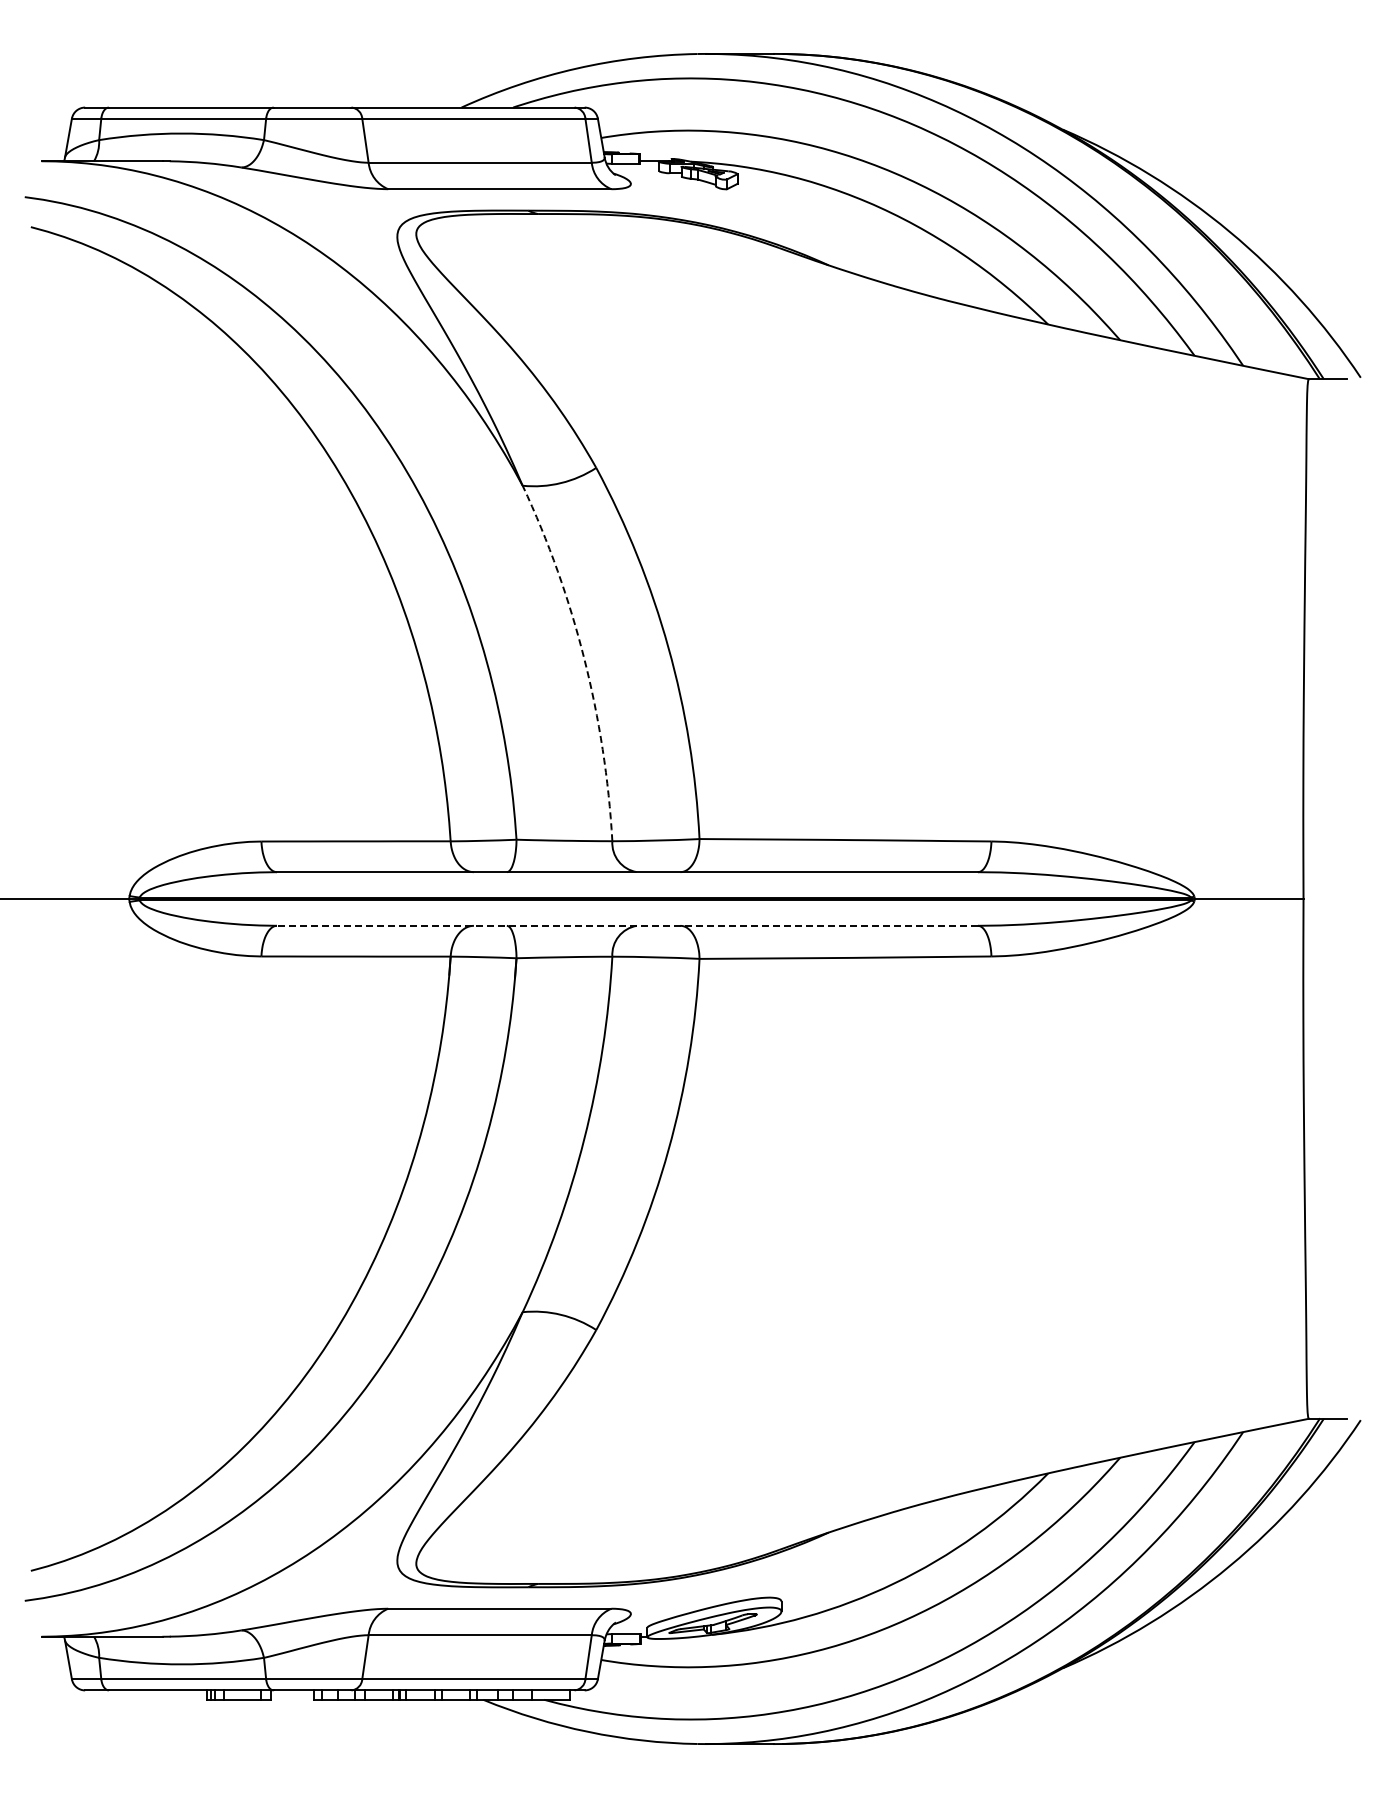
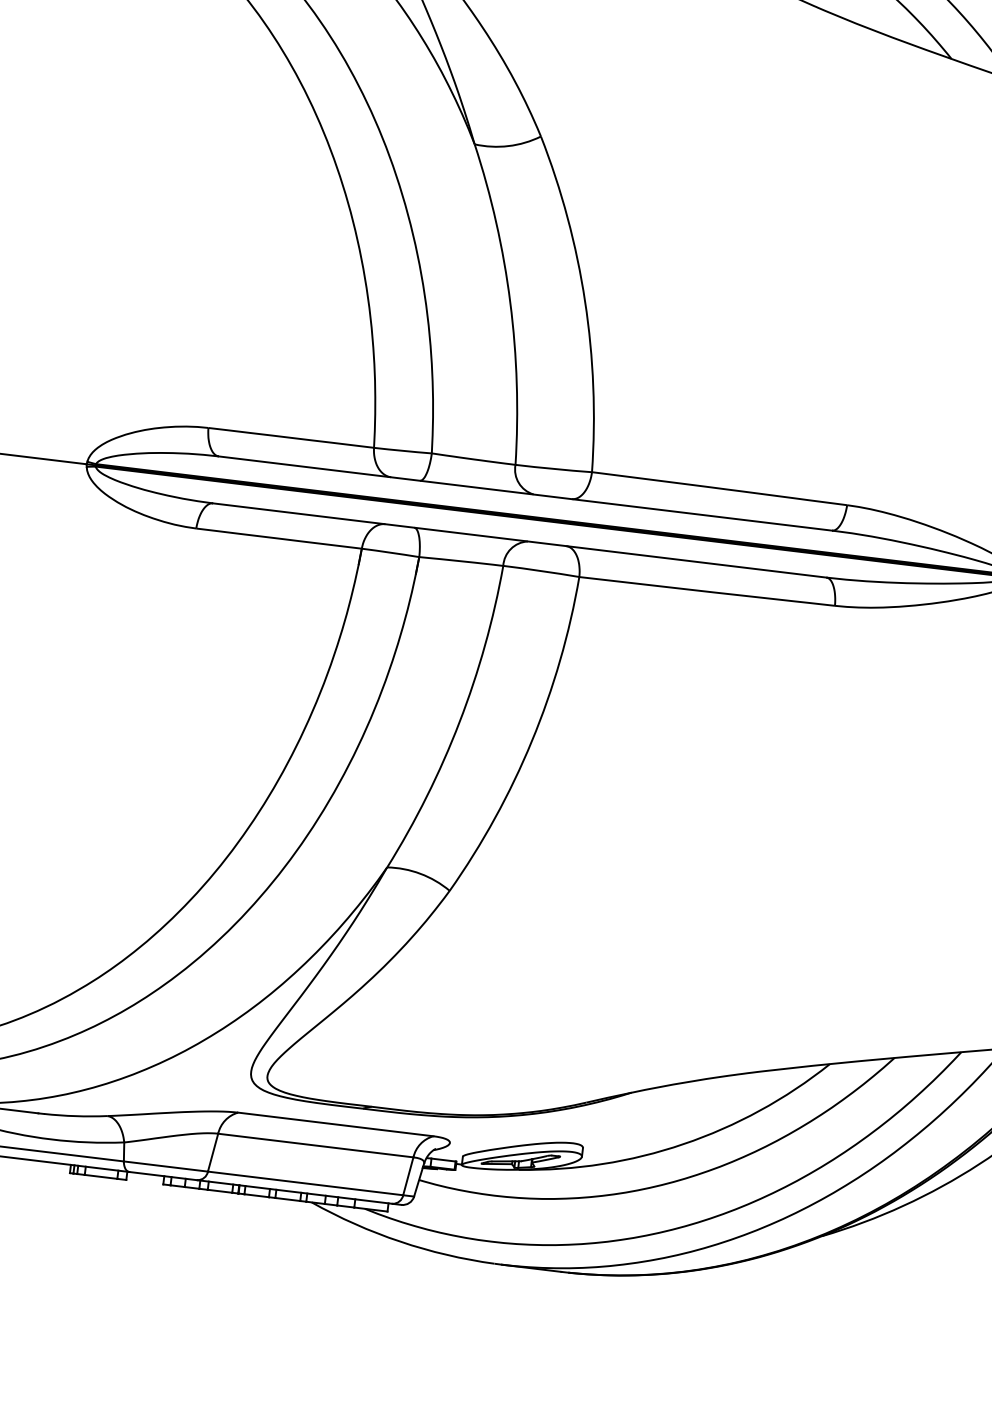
arc: (584, 659) -> (510, 302), dashed -> solid
line: (627, 925) -> (519, 540), dashed -> solid

